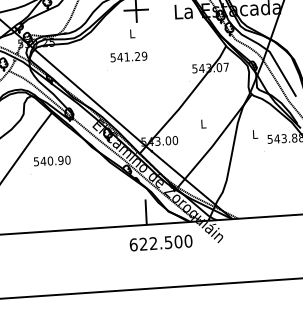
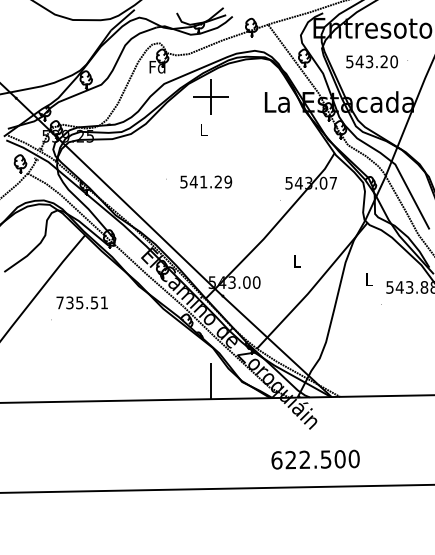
text: (129, 56) -> (206, 181), moved
text: (52, 160) -> (82, 302), 540.90 -> 735.51
text: (161, 242) -> (315, 459), moved

